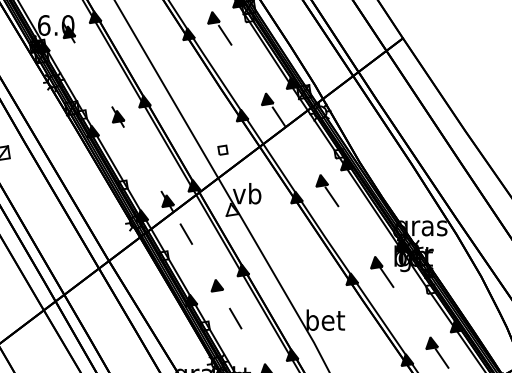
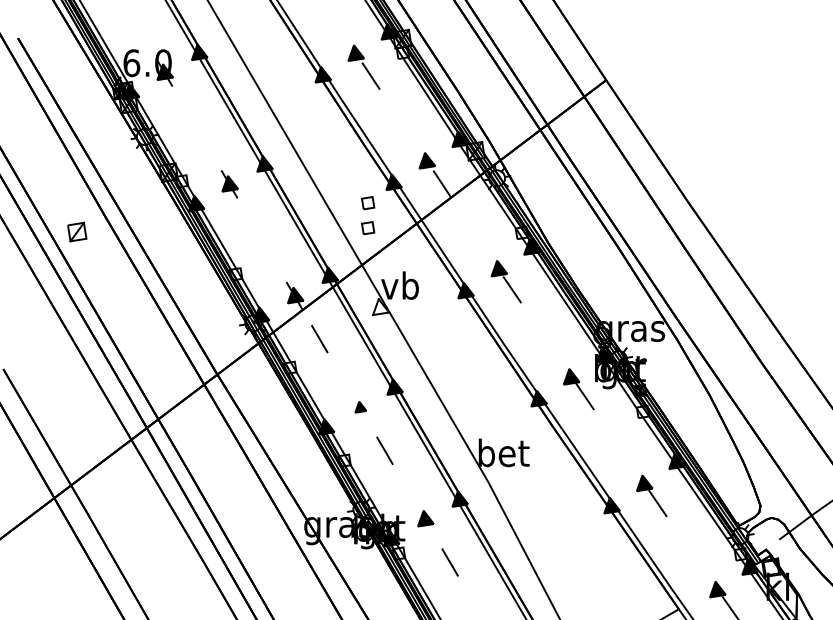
part: (223, 131) -> (368, 203), added
part: (217, 285) -> (360, 406), size x0.7

